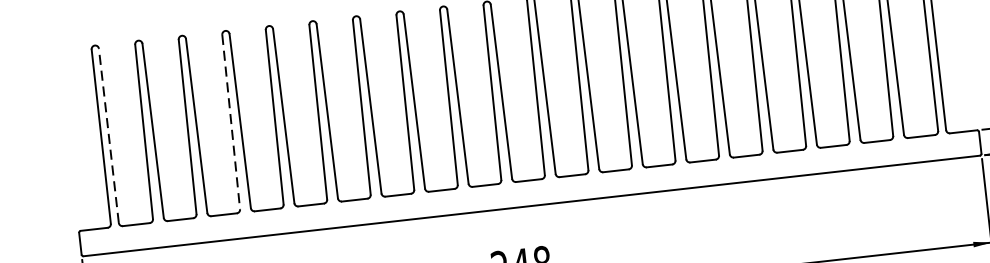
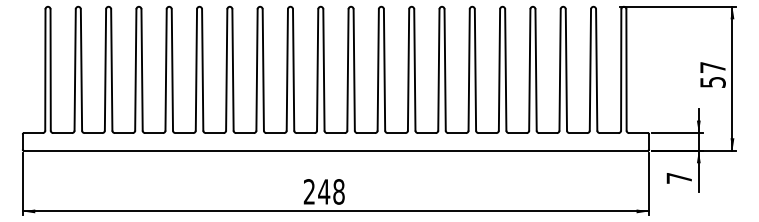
line: (230, 121) -> (135, 69), dashed -> solid
line: (108, 135) -> (50, 69), dashed -> solid

